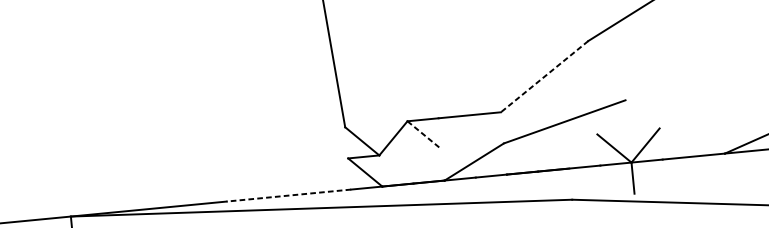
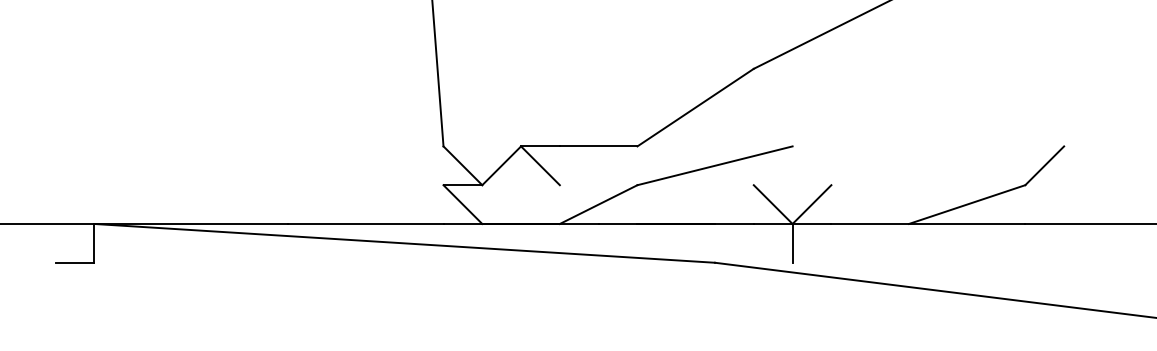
line: (544, 76) -> (695, 107), dashed -> solid
line: (424, 135) -> (540, 166), dashed -> solid
line: (288, 195) -> (365, 223), dashed -> solid

